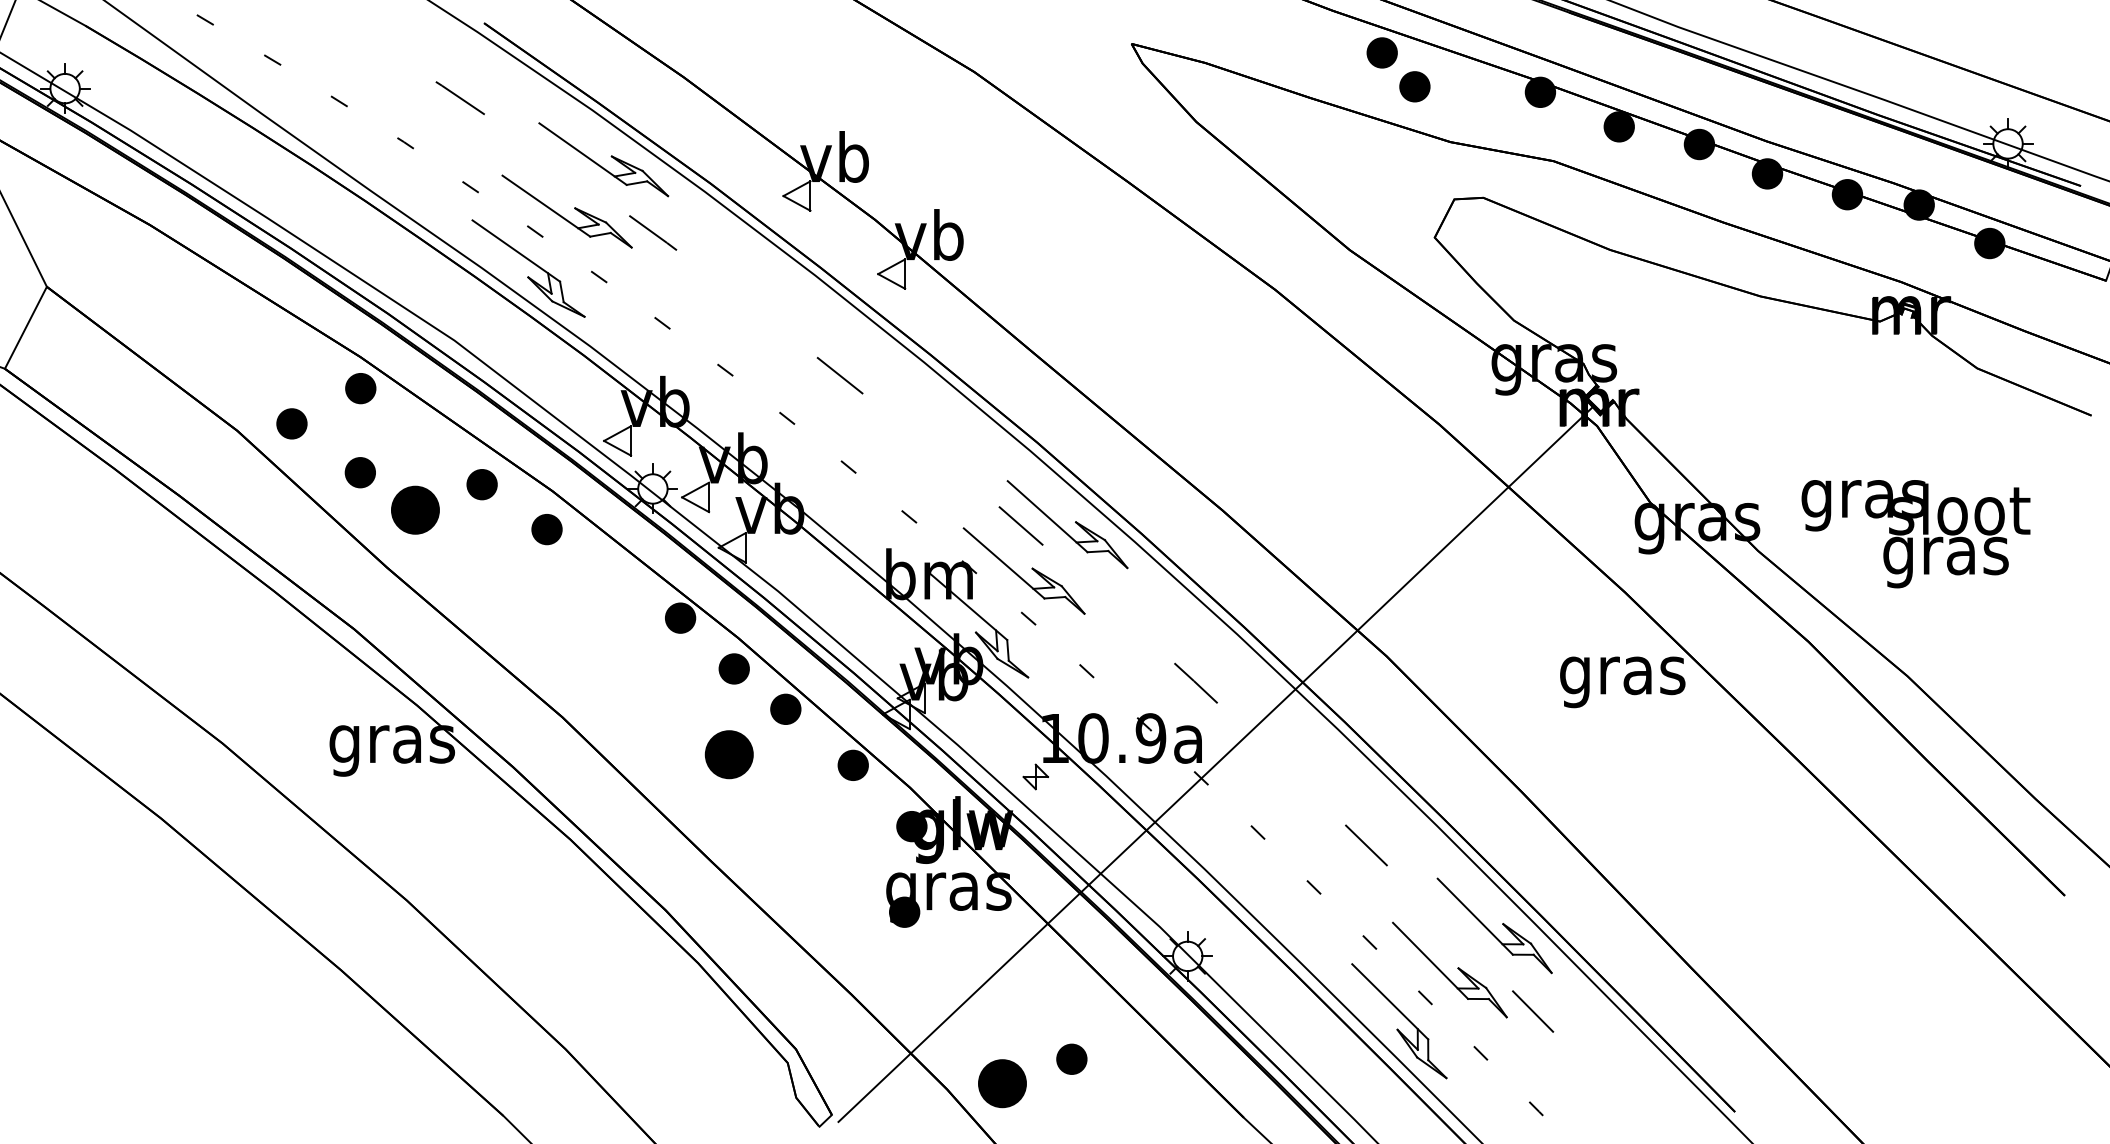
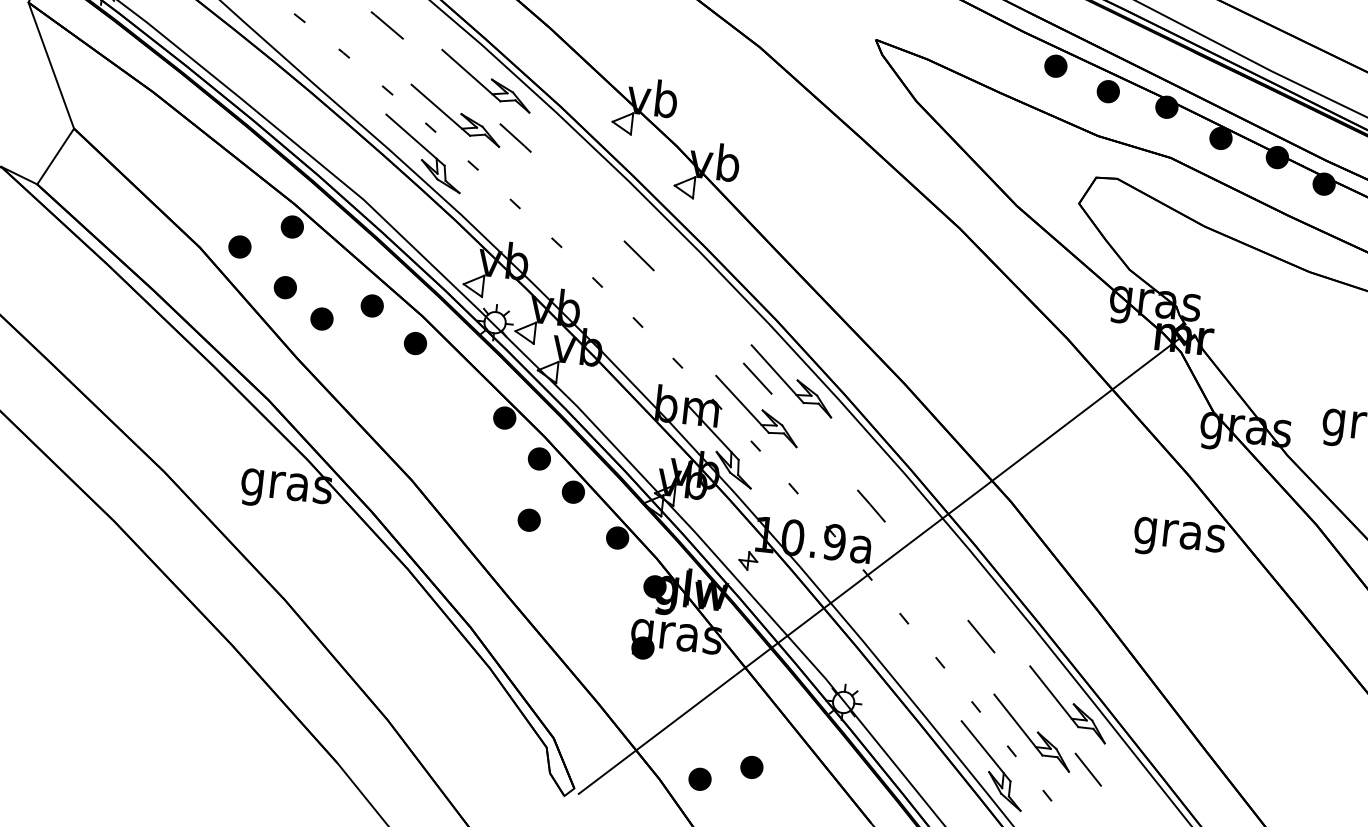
part: (1414, 86) -> (1108, 91), moved
part: (414, 509) -> (321, 318), size x0.62
part: (729, 753) -> (529, 519), size x0.62
part: (1002, 1082) -> (700, 778), size x0.62

